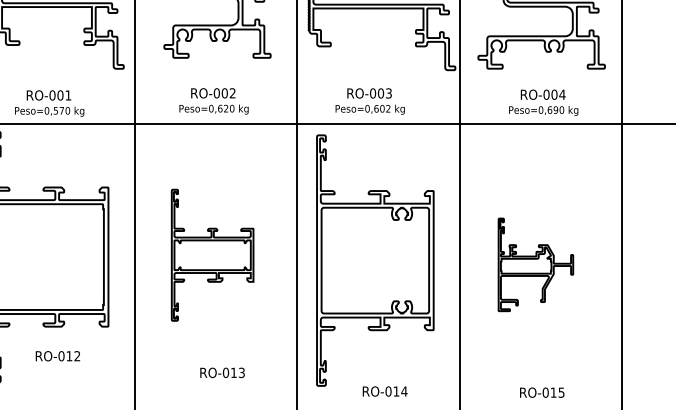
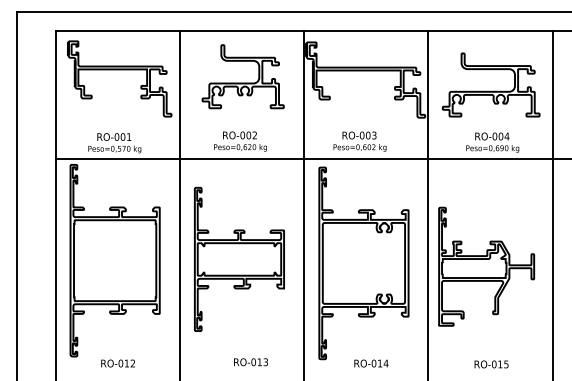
part: (212, 254) -> (239, 258), size x1.43
part: (535, 264) -> (486, 266), size x1.67
text: (57, 356) -> (117, 363), moved
text: (221, 373) -> (250, 362), moved

